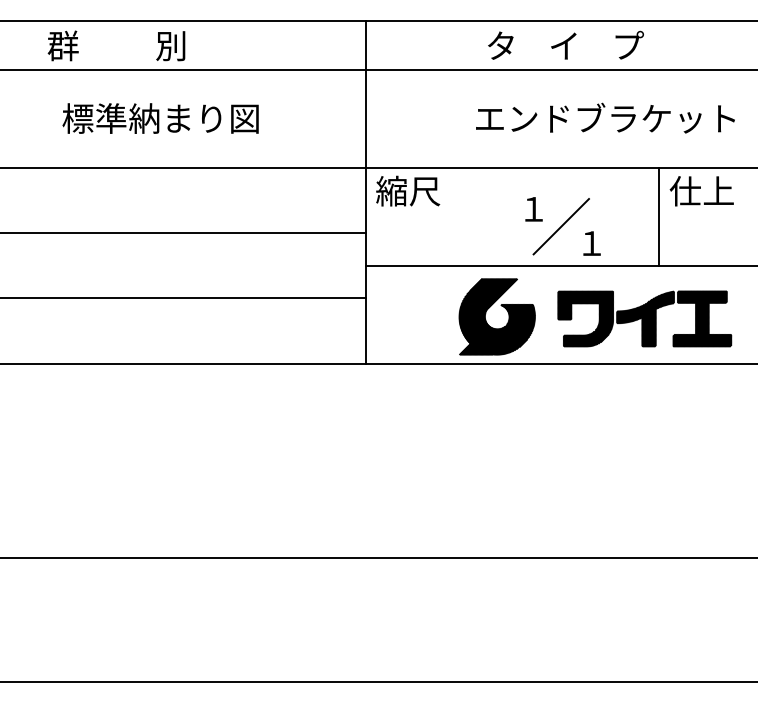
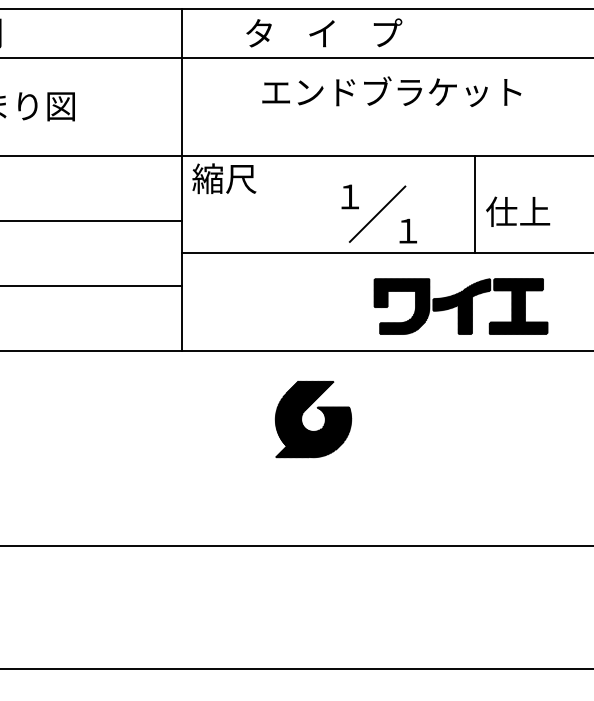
text: (565, 44) -> (323, 32), moved
text: (605, 117) -> (391, 91), moved
text: (701, 191) -> (517, 212), moved
part: (486, 313) -> (302, 416), moved

